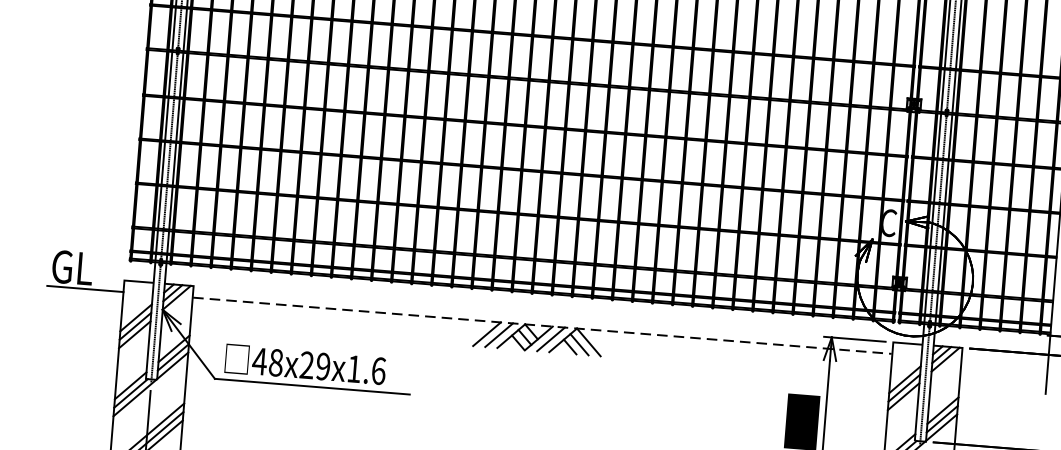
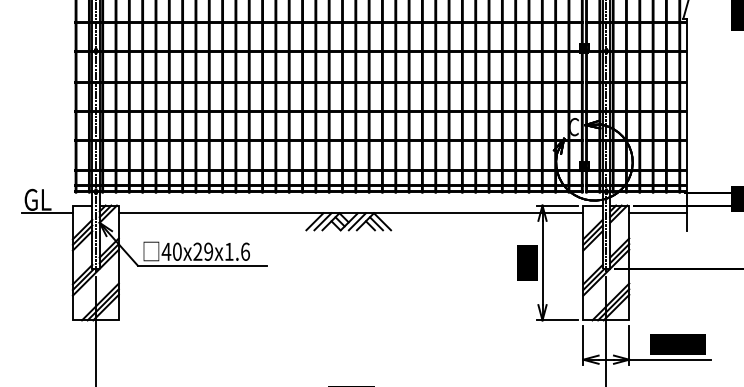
line: (541, 326) -> (350, 213), dashed -> solid
text: (276, 362) -> (177, 251), 48x29x1.6 -> 40x29x1.6
line: (1004, 363) -> (657, 213), added

